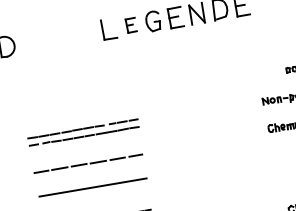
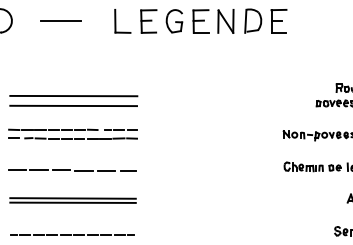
part: (131, 25) -> (148, 21), size x1.43
line: (56, 37) -> (61, 20), added
line: (78, 99) -> (73, 95), added
line: (79, 108) -> (73, 105), added
line: (93, 191) -> (72, 202), added

